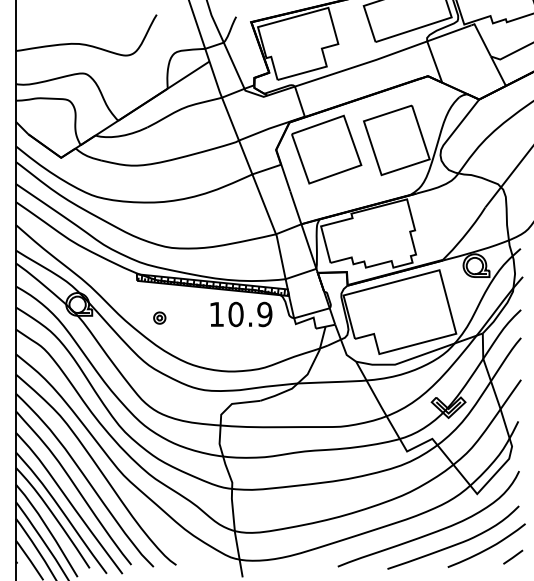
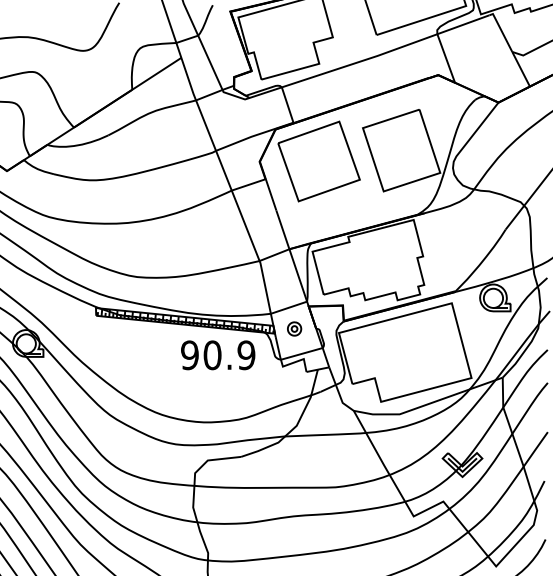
text: (216, 314) -> (189, 355), 10.9 -> 90.9
part: (159, 317) -> (294, 328), moved

